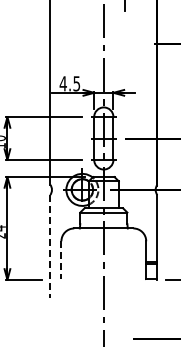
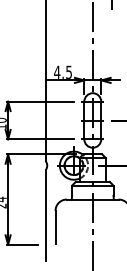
line: (50, 246) -> (45, 215), dashed -> solid
line: (61, 260) -> (55, 227), dashed -> solid

